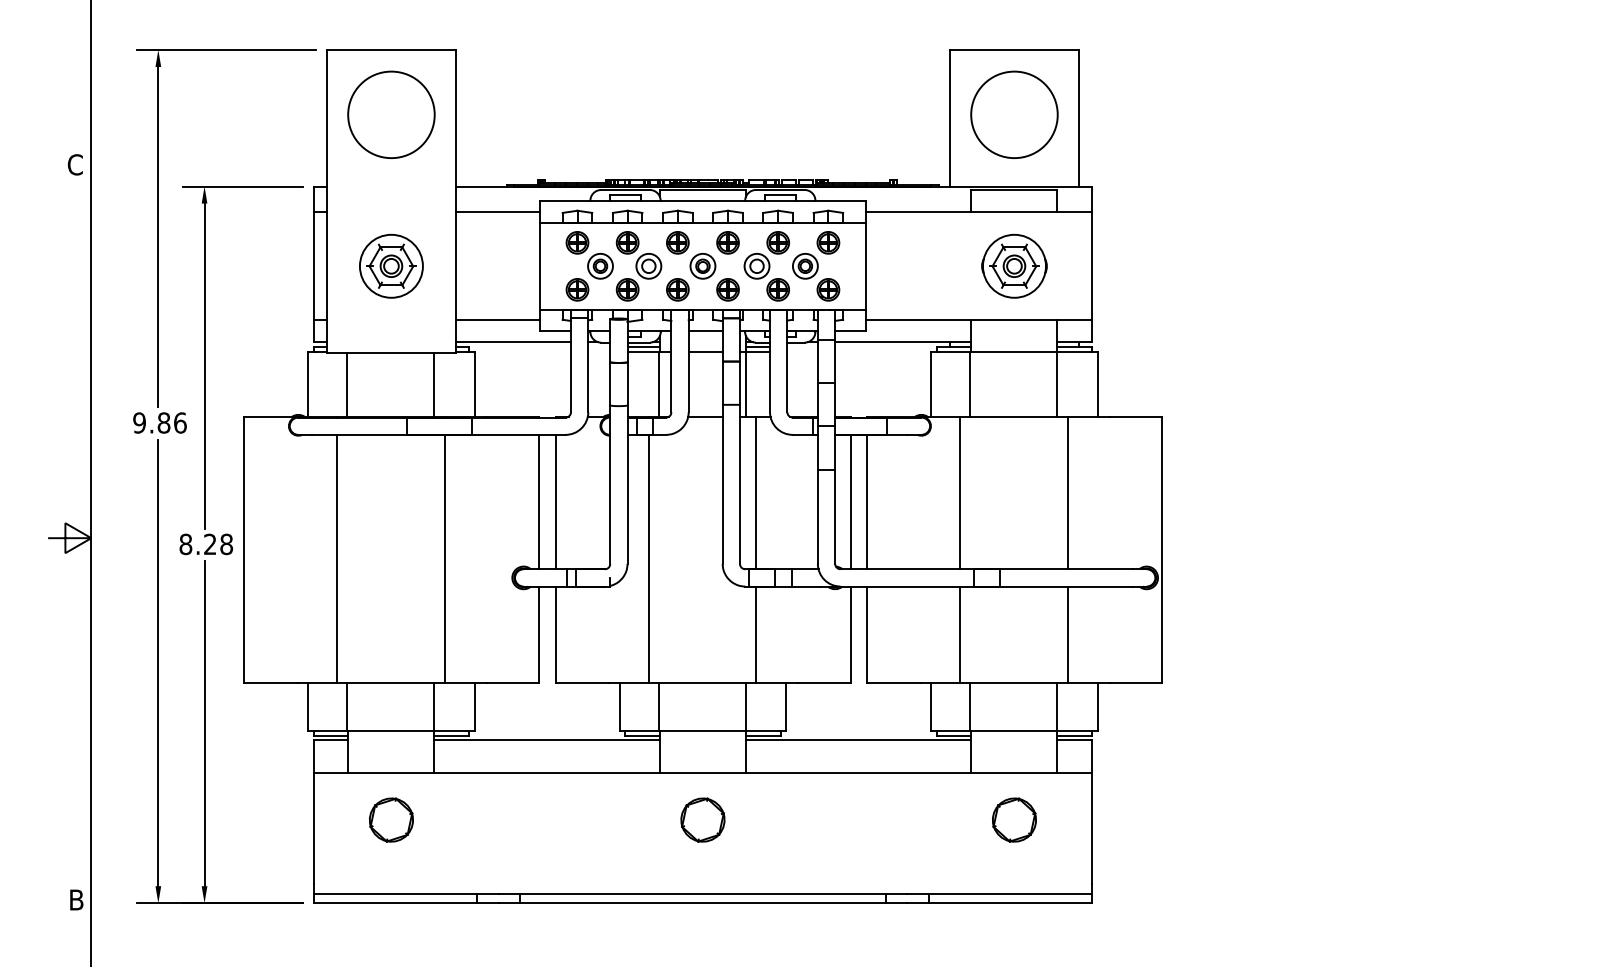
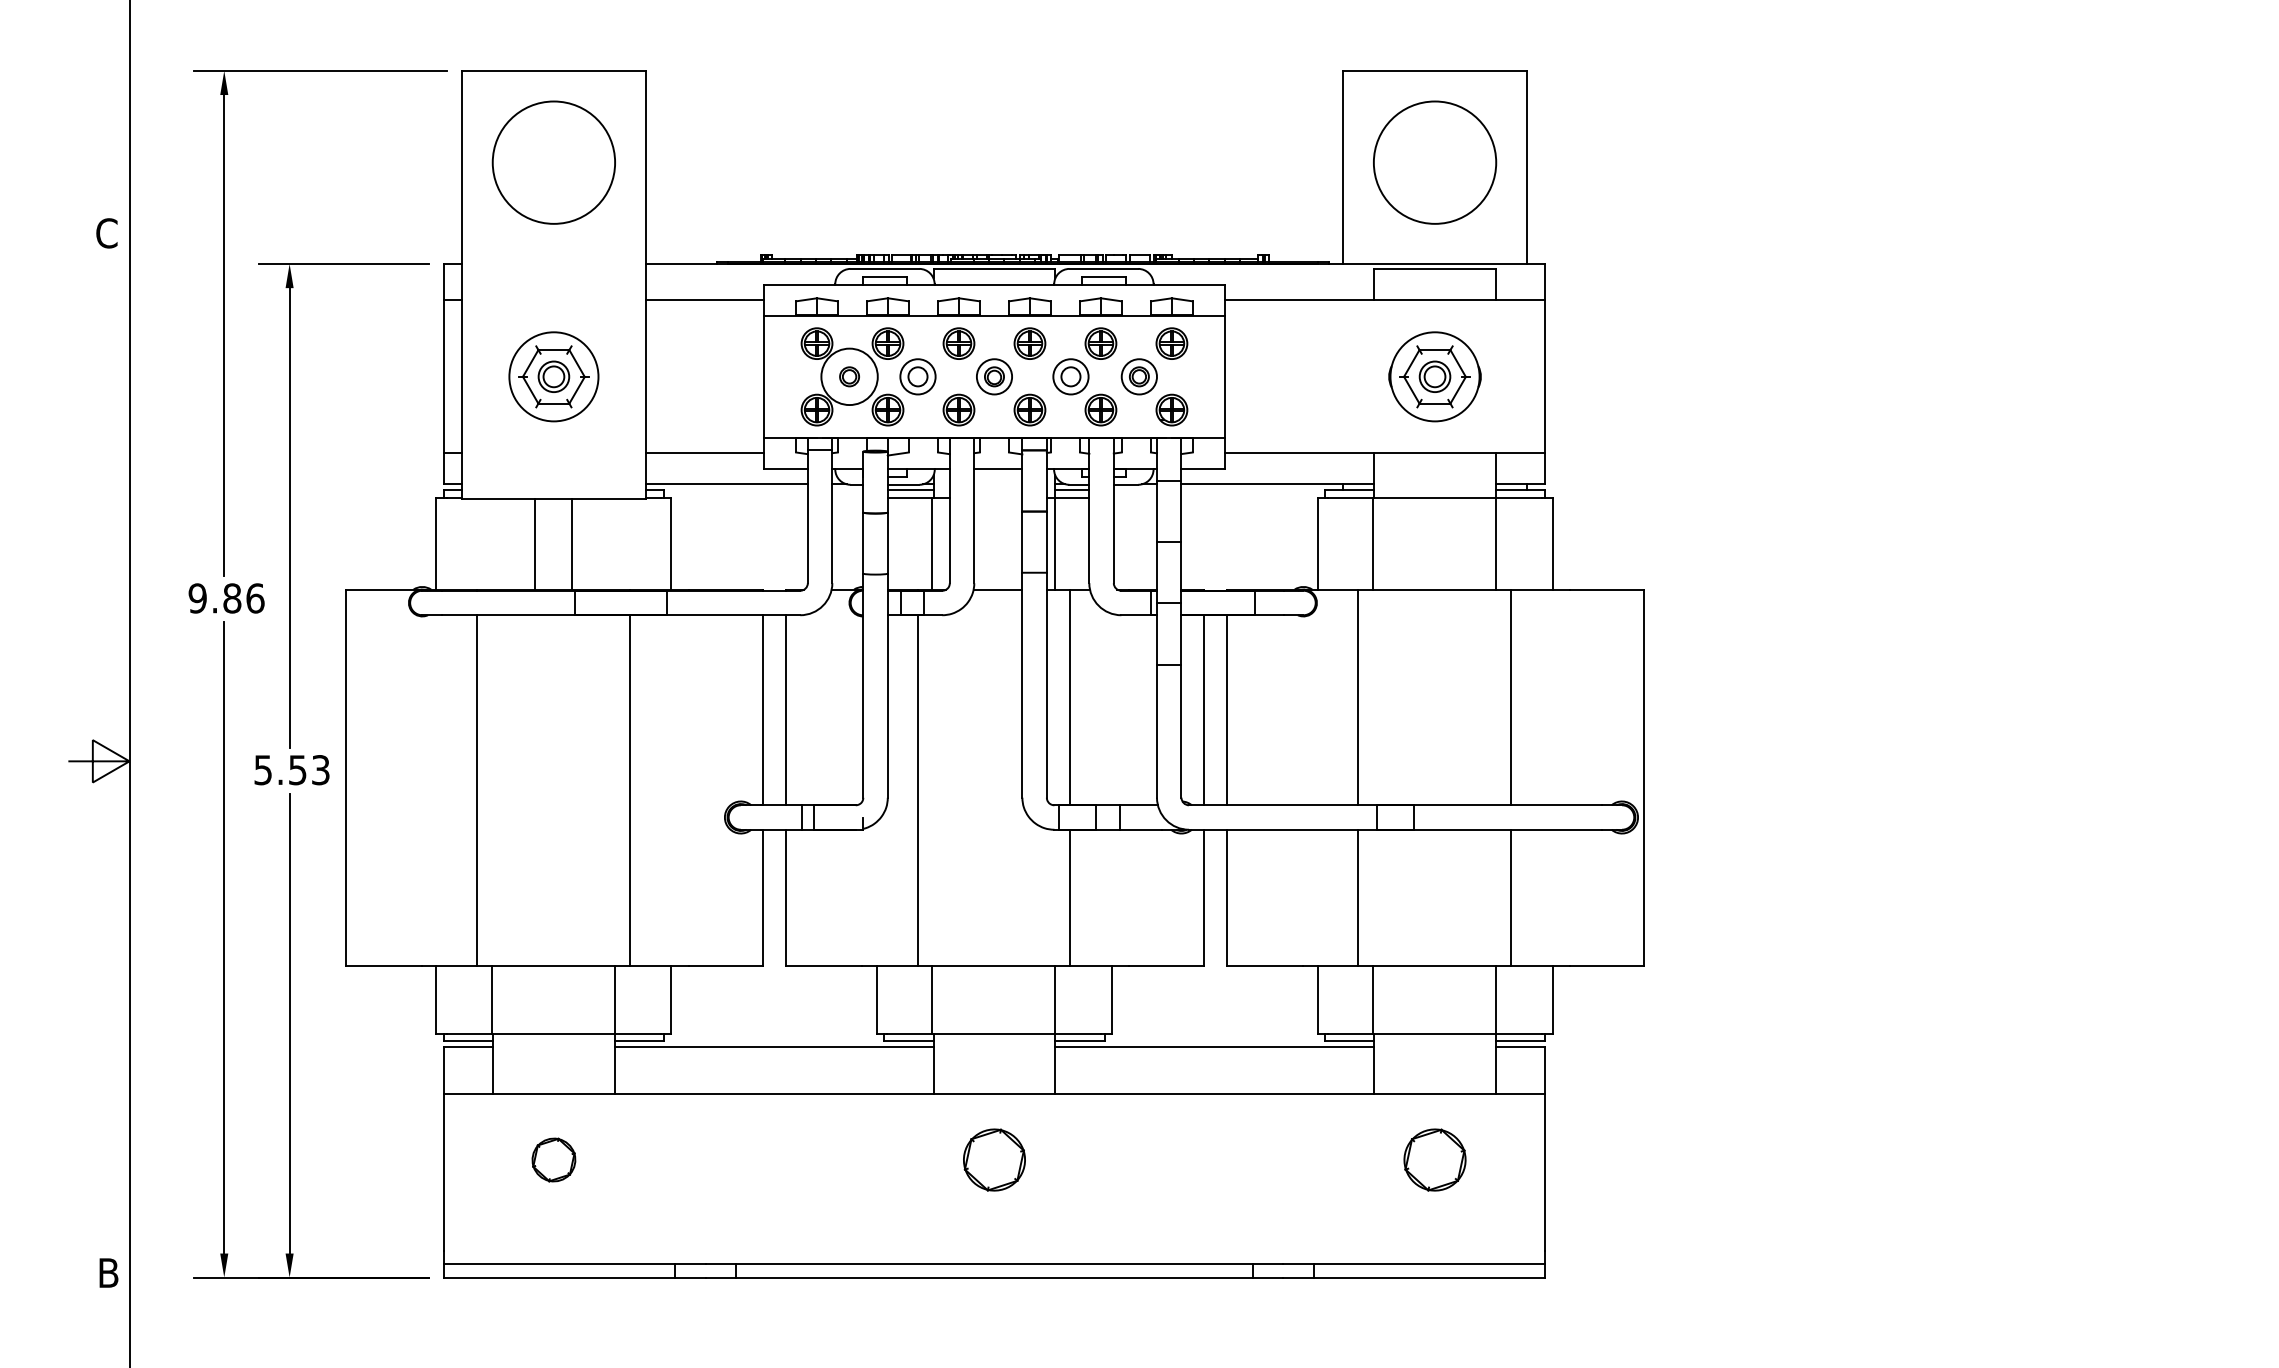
circle: (600, 266) -> (849, 376), size x1.6
line: (705, 351) -> (998, 497), removed
line: (347, 384) -> (534, 544), moved
line: (434, 384) -> (571, 544), moved
text: (205, 544) -> (291, 770), 8.28 -> 5.53
part: (391, 819) -> (553, 1159), size x0.7

